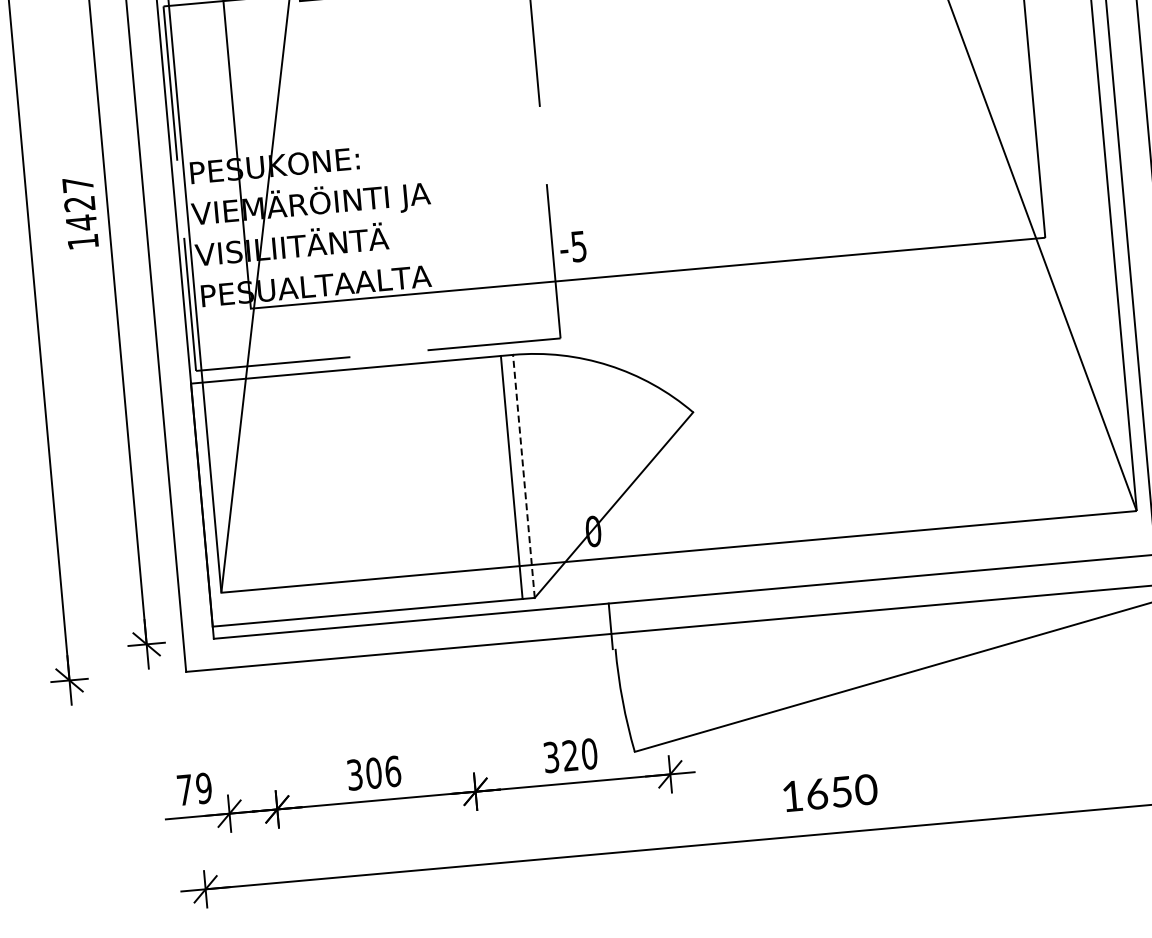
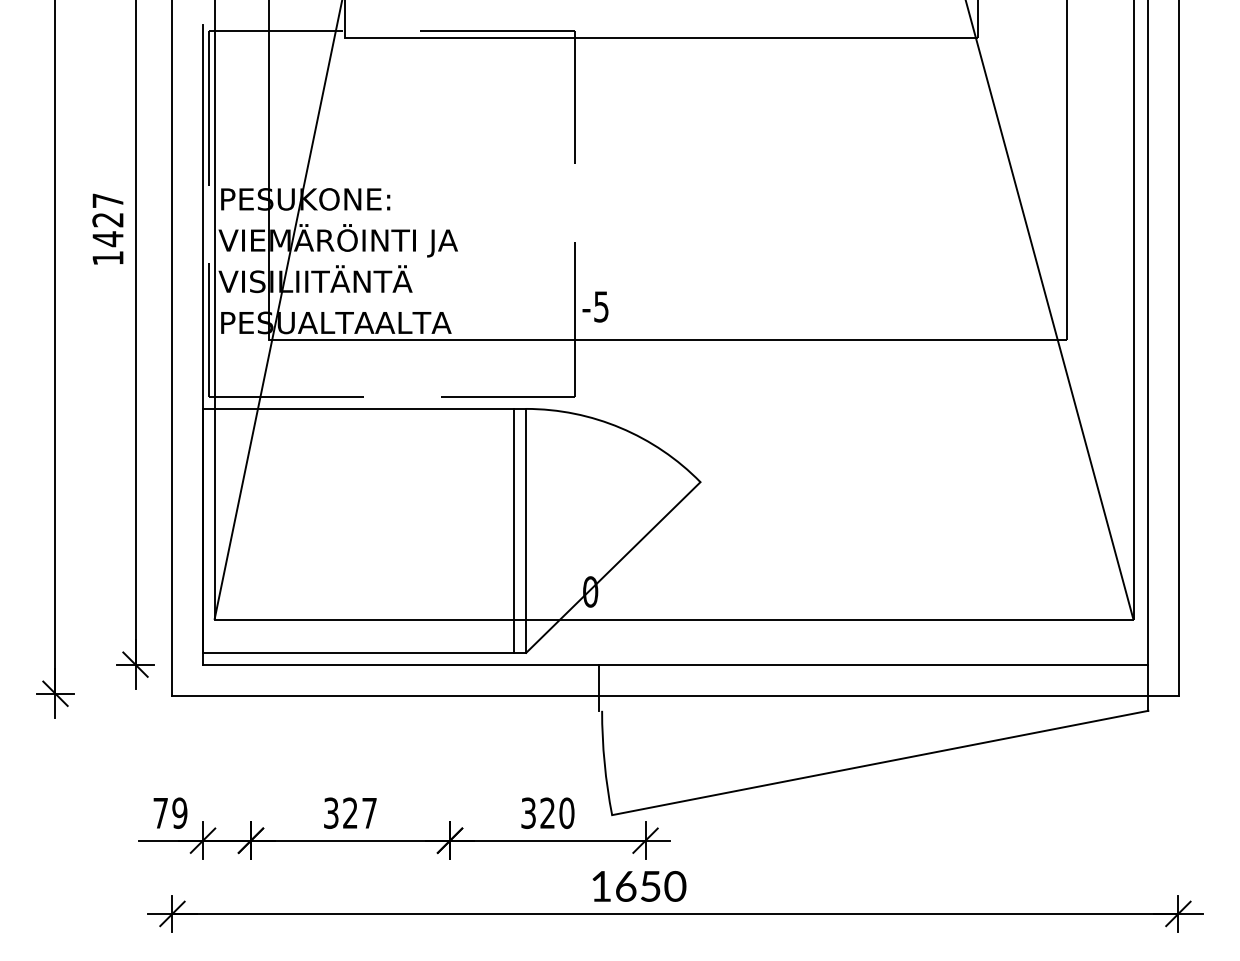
line: (524, 475) -> (526, 530), dashed -> solid
text: (383, 771) -> (360, 812), 306 -> 327
text: (830, 792) -> (639, 886), moved

